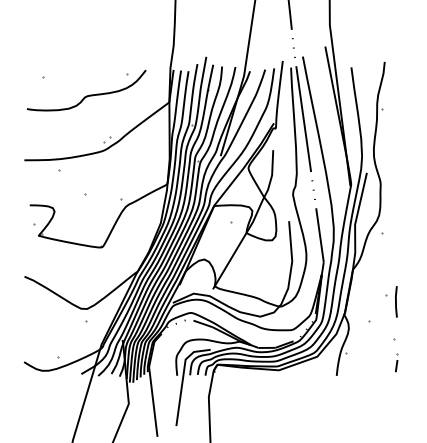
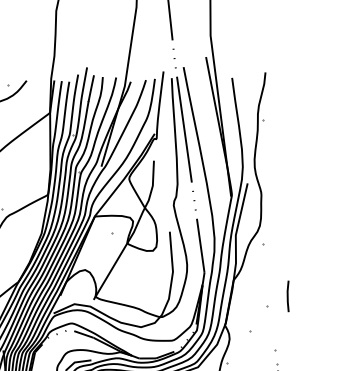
line: (396, 301) -> (288, 296), moved

